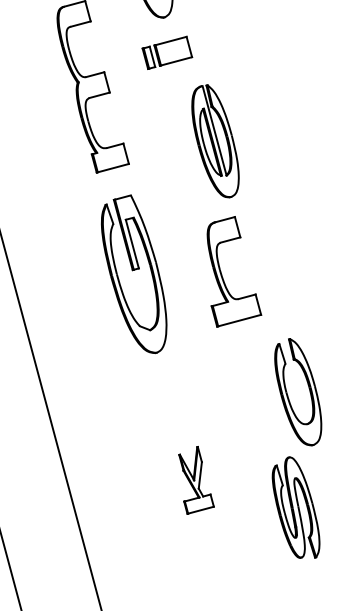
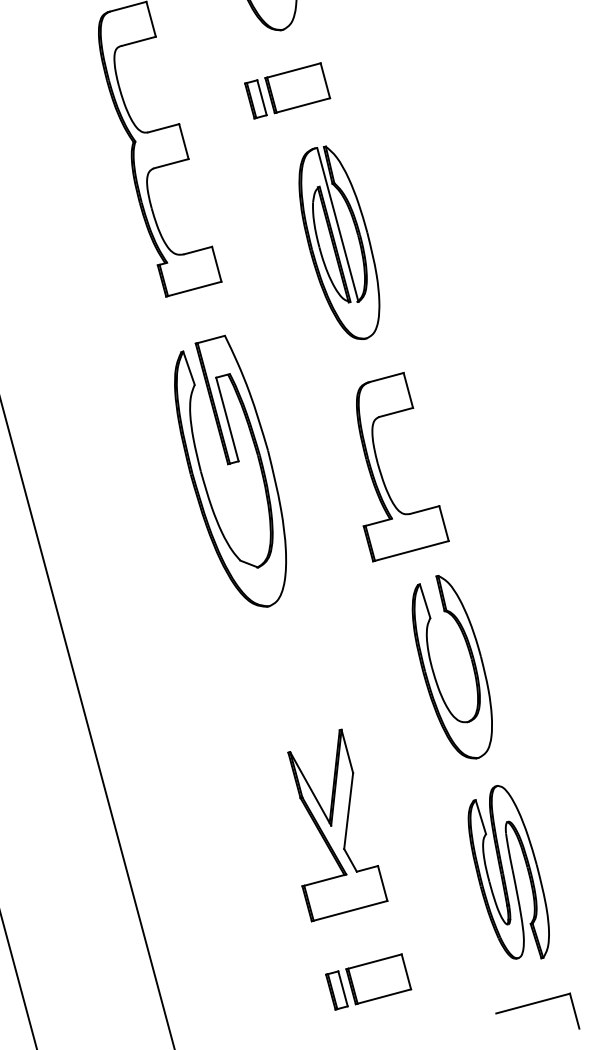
part: (215, 141) -> (339, 243), moved
part: (288, 395) -> (435, 672), moved
part: (196, 480) -> (337, 825), size x1.67
part: (214, 571) -> (368, 982), added
part: (312, 588) -> (537, 1011), added

